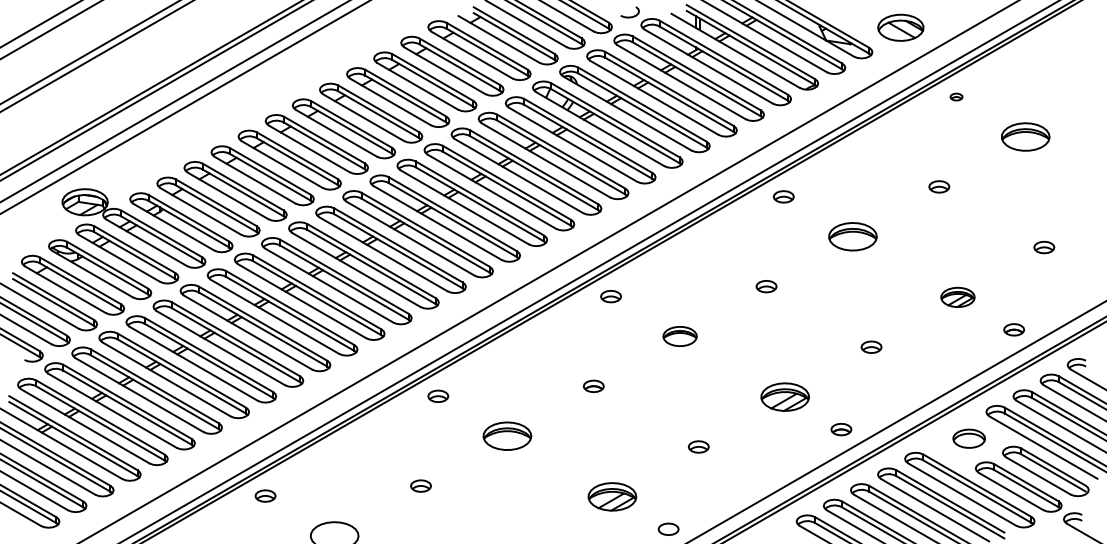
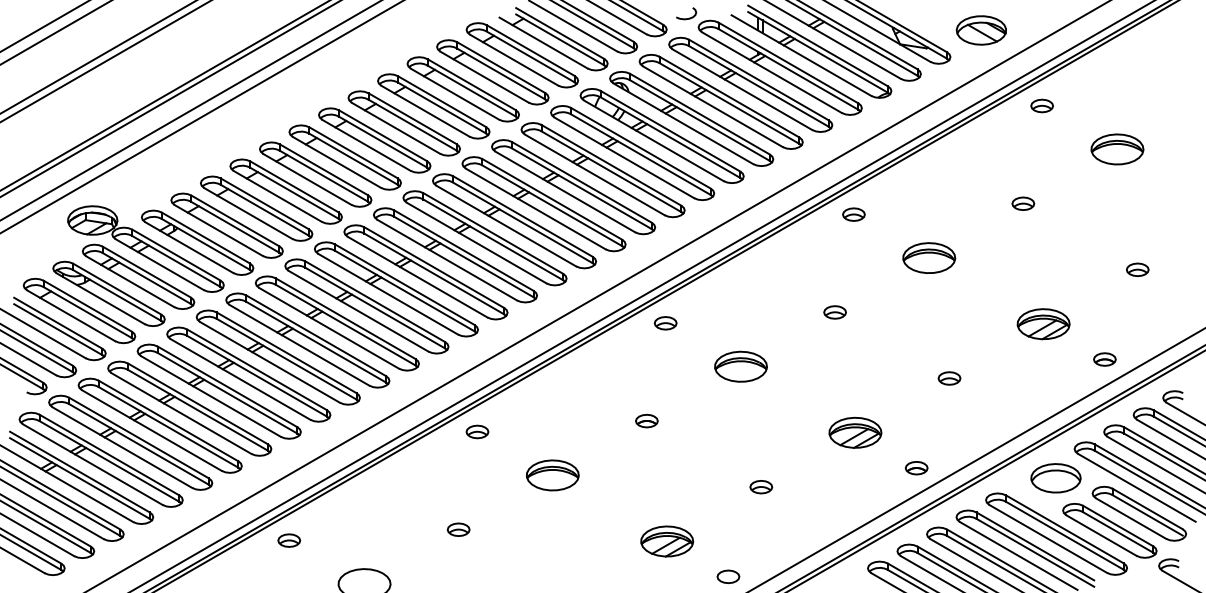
part: (956, 96) -> (1042, 105), size x1.67
part: (957, 297) -> (1043, 324), size x1.43
part: (679, 336) -> (740, 366), size x1.43
part: (968, 438) -> (1055, 477), size x1.43

